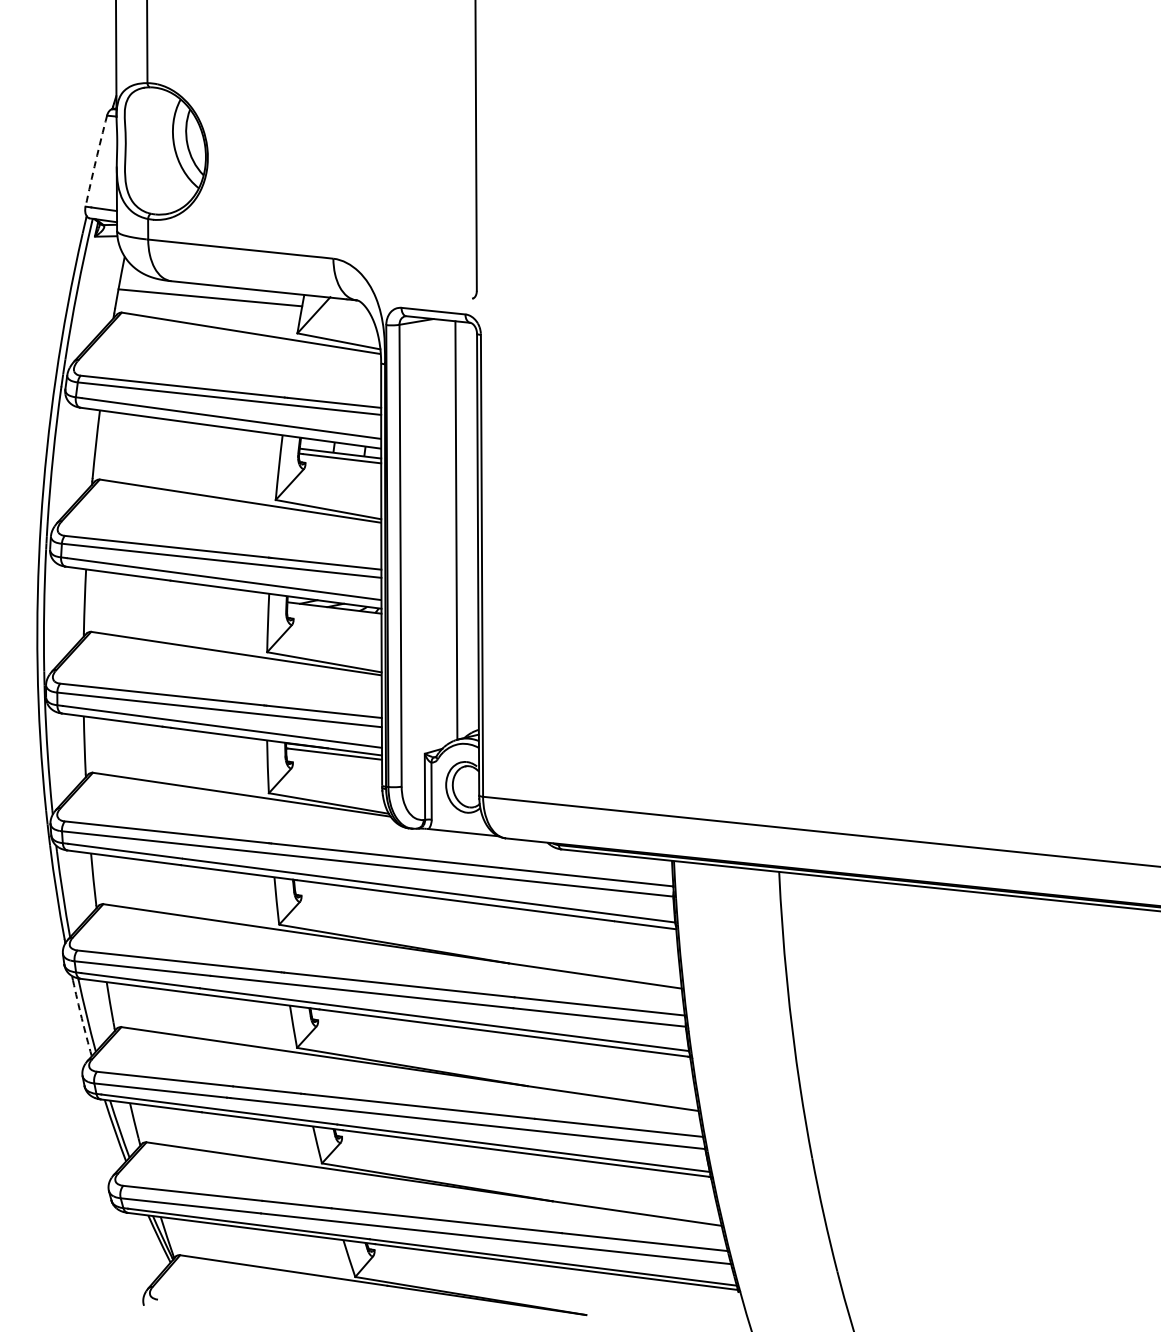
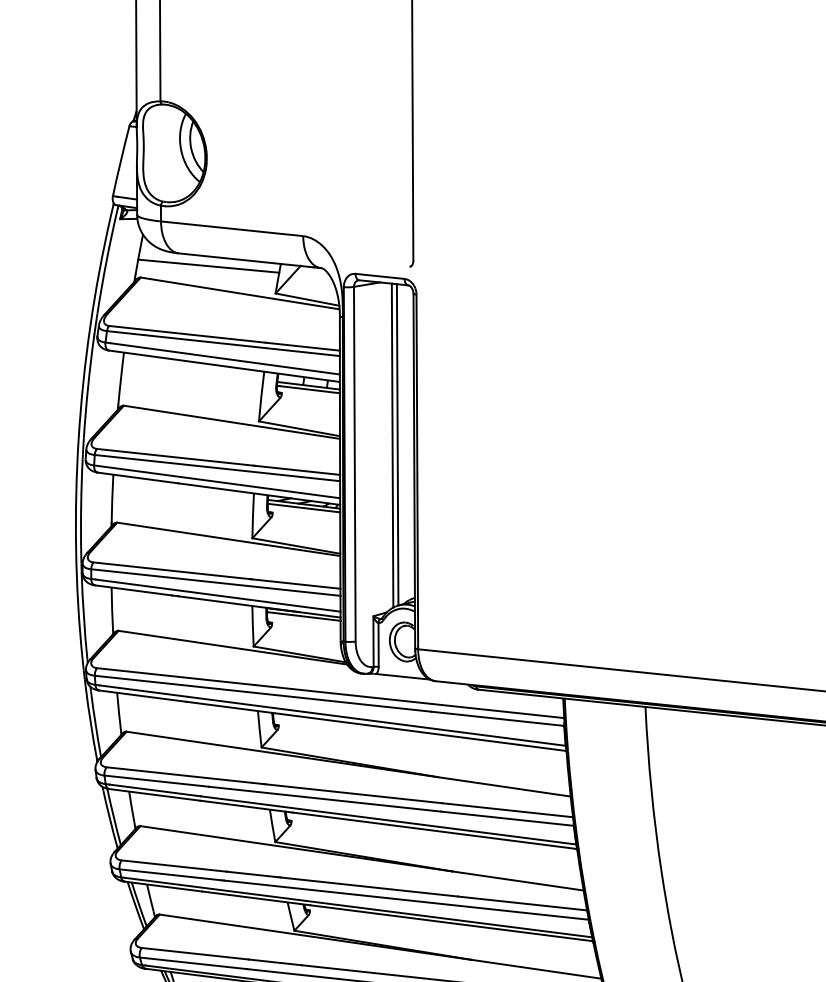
arc: (95, 161) -> (120, 161), dashed -> solid
line: (449, 531) -> (392, 445), added
line: (334, 612) -> (304, 507), added
arc: (81, 1018) -> (109, 819), dashed -> solid

